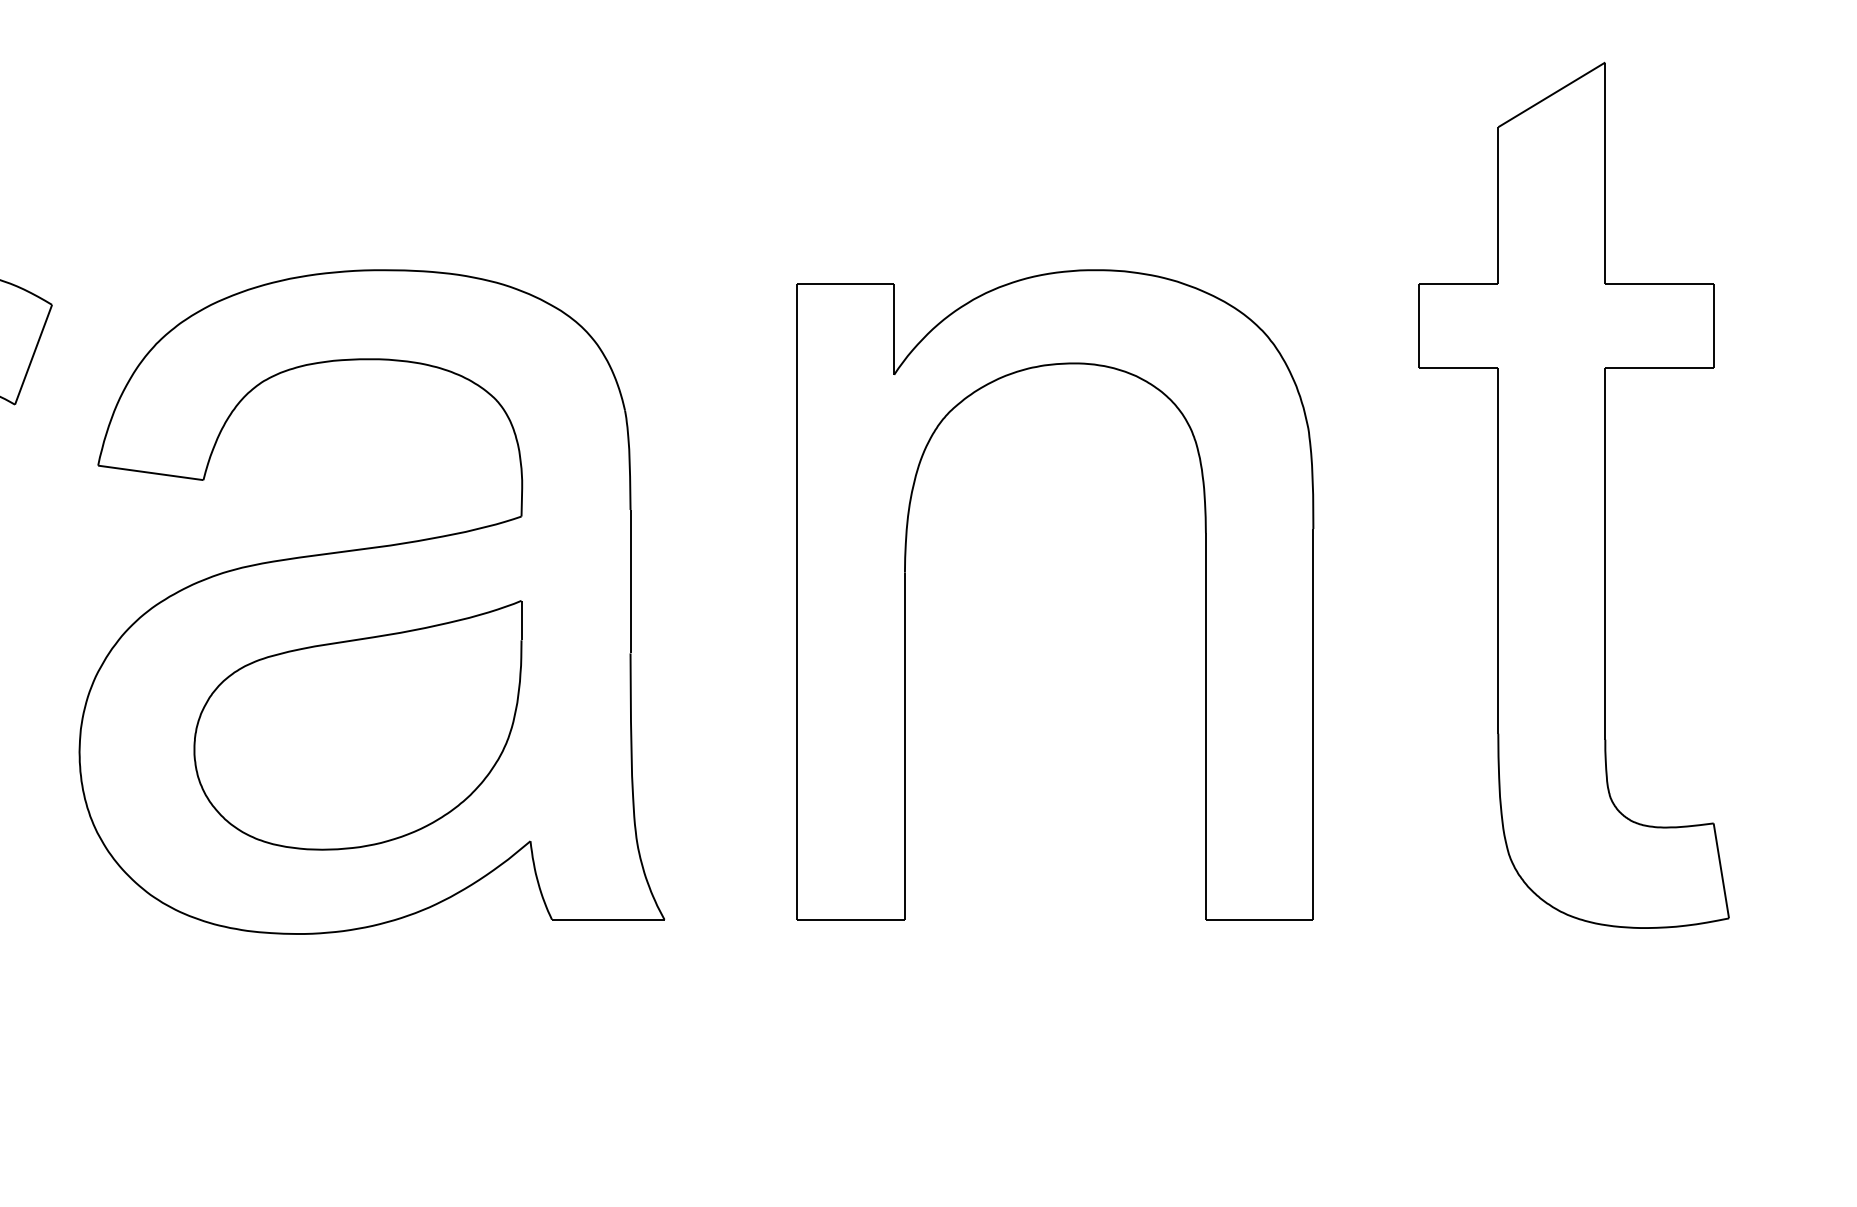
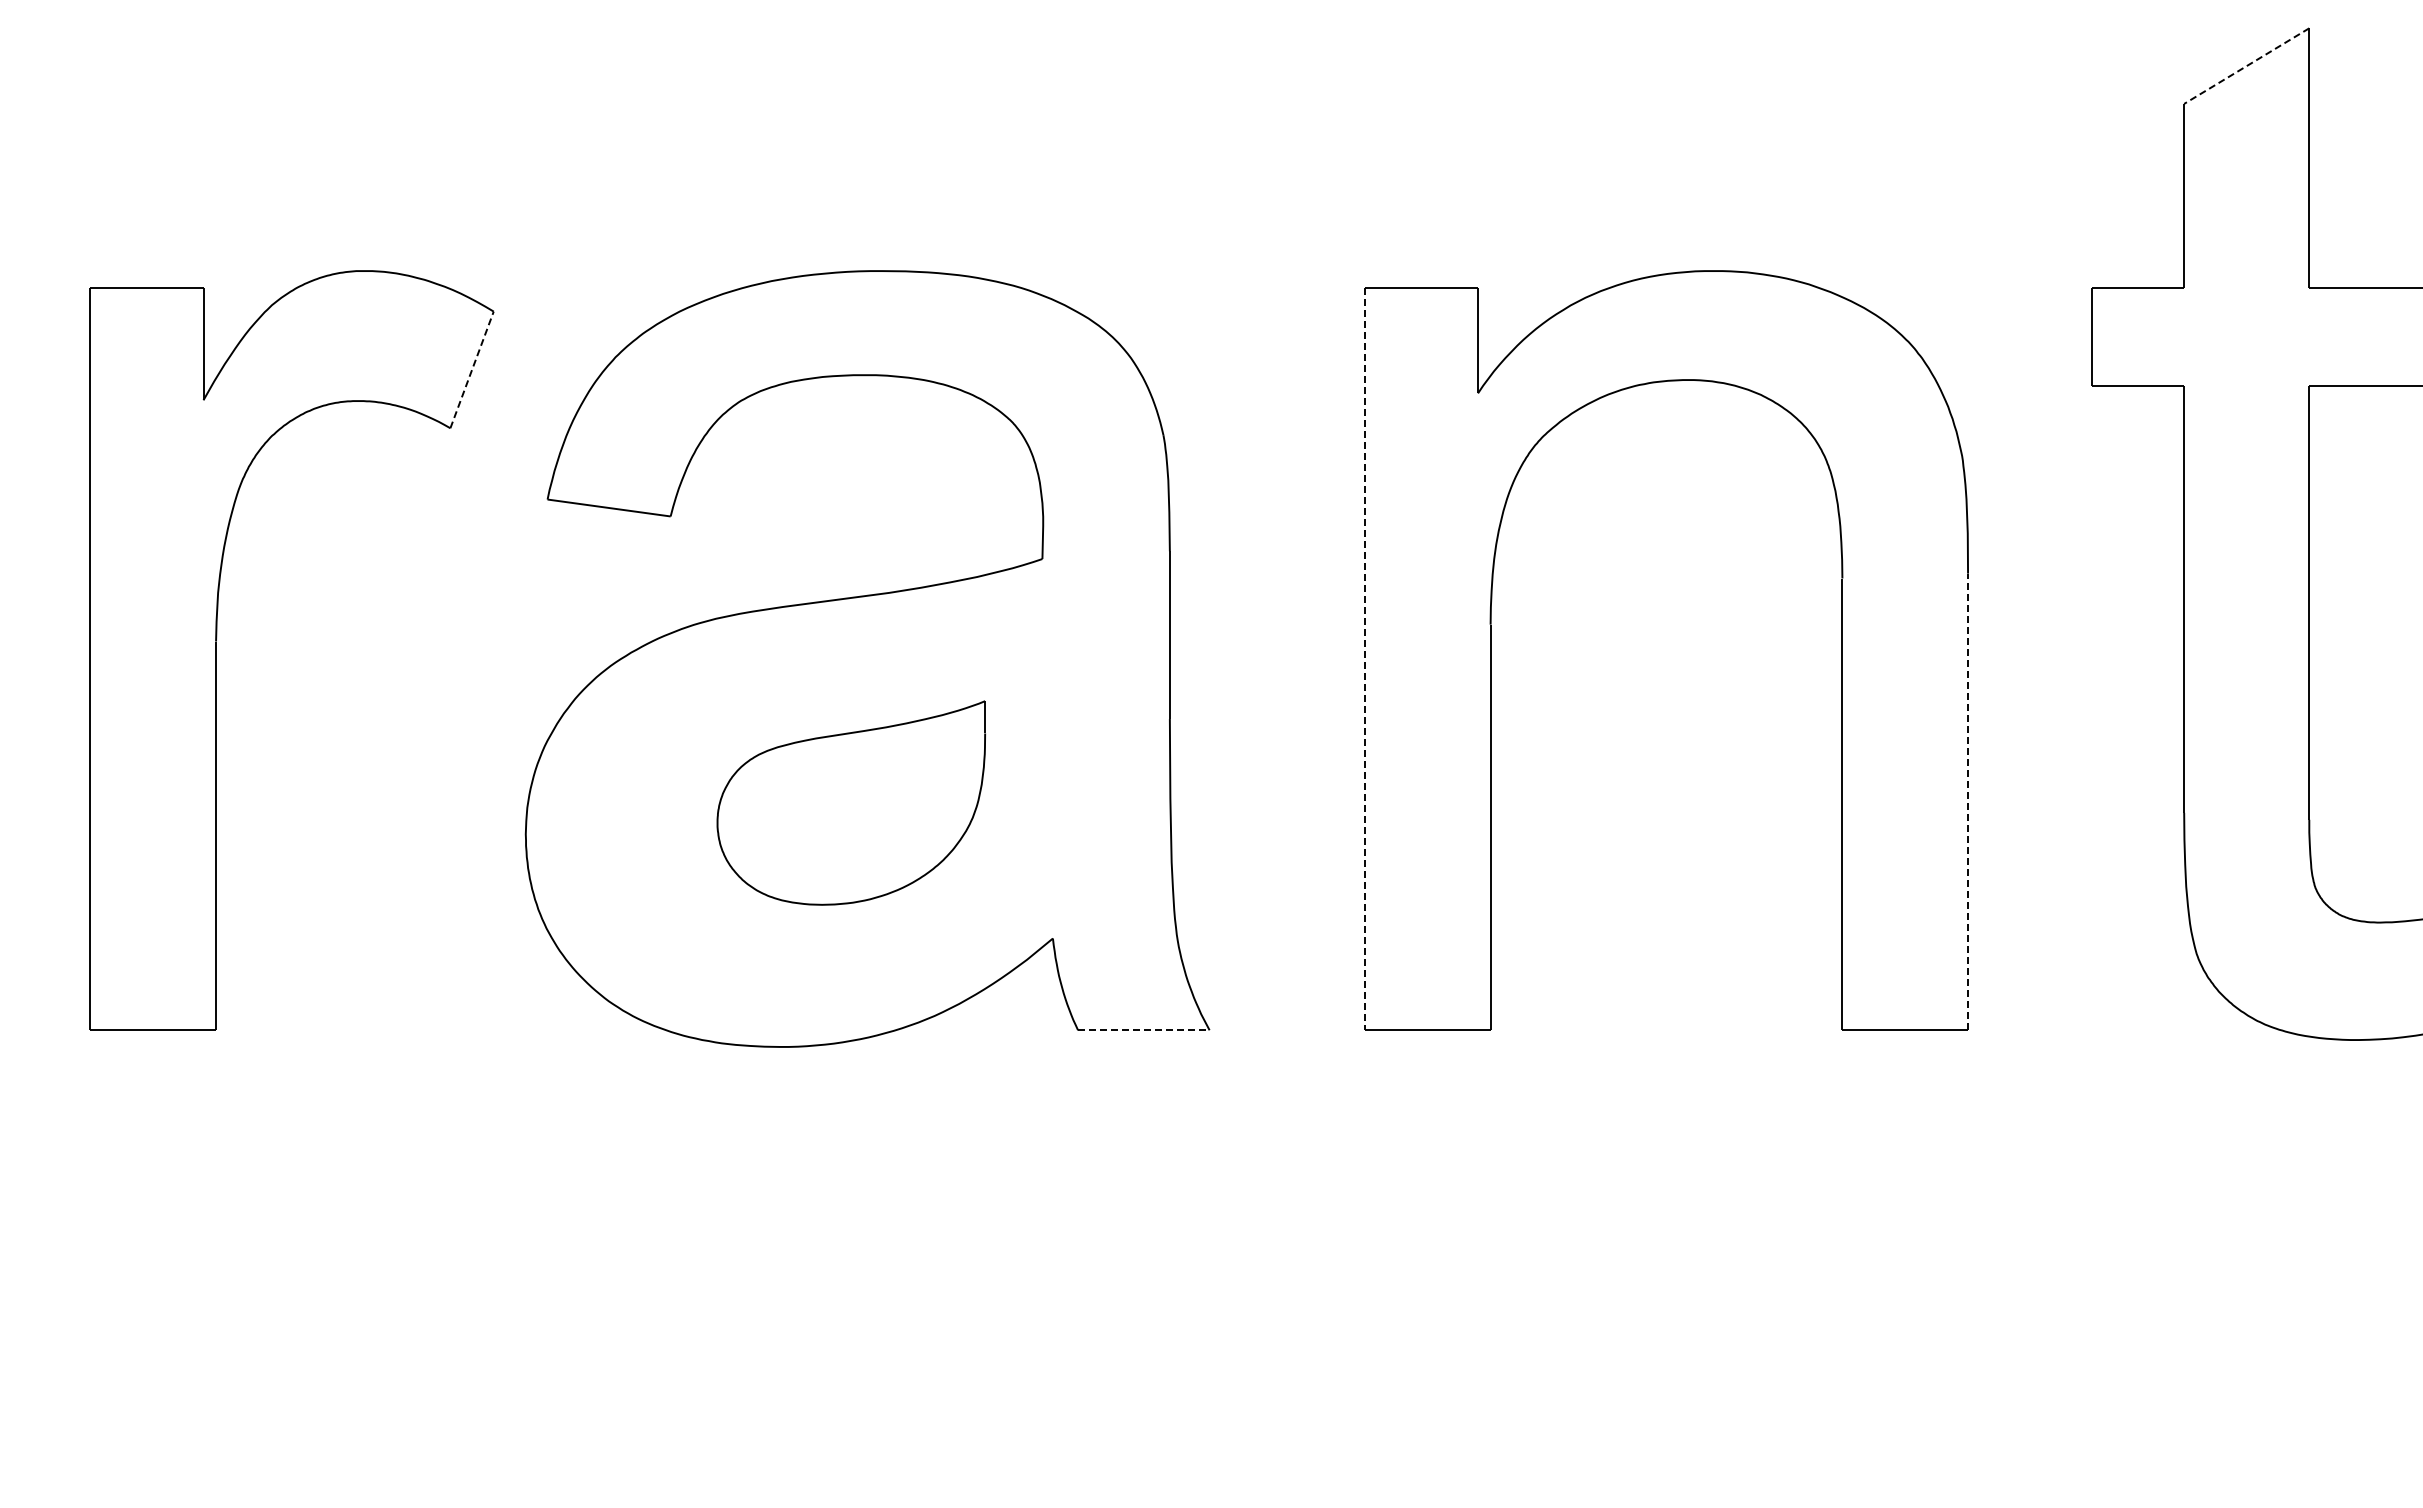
line: (1551, 95) -> (2246, 66), solid -> dashed
line: (33, 354) -> (472, 369), solid -> dashed
line: (797, 602) -> (1364, 659), solid -> dashed
line: (1313, 723) -> (1968, 801), solid -> dashed
part: (358, 724) -> (851, 802), size x0.7
line: (607, 919) -> (1143, 1030), solid -> dashed

